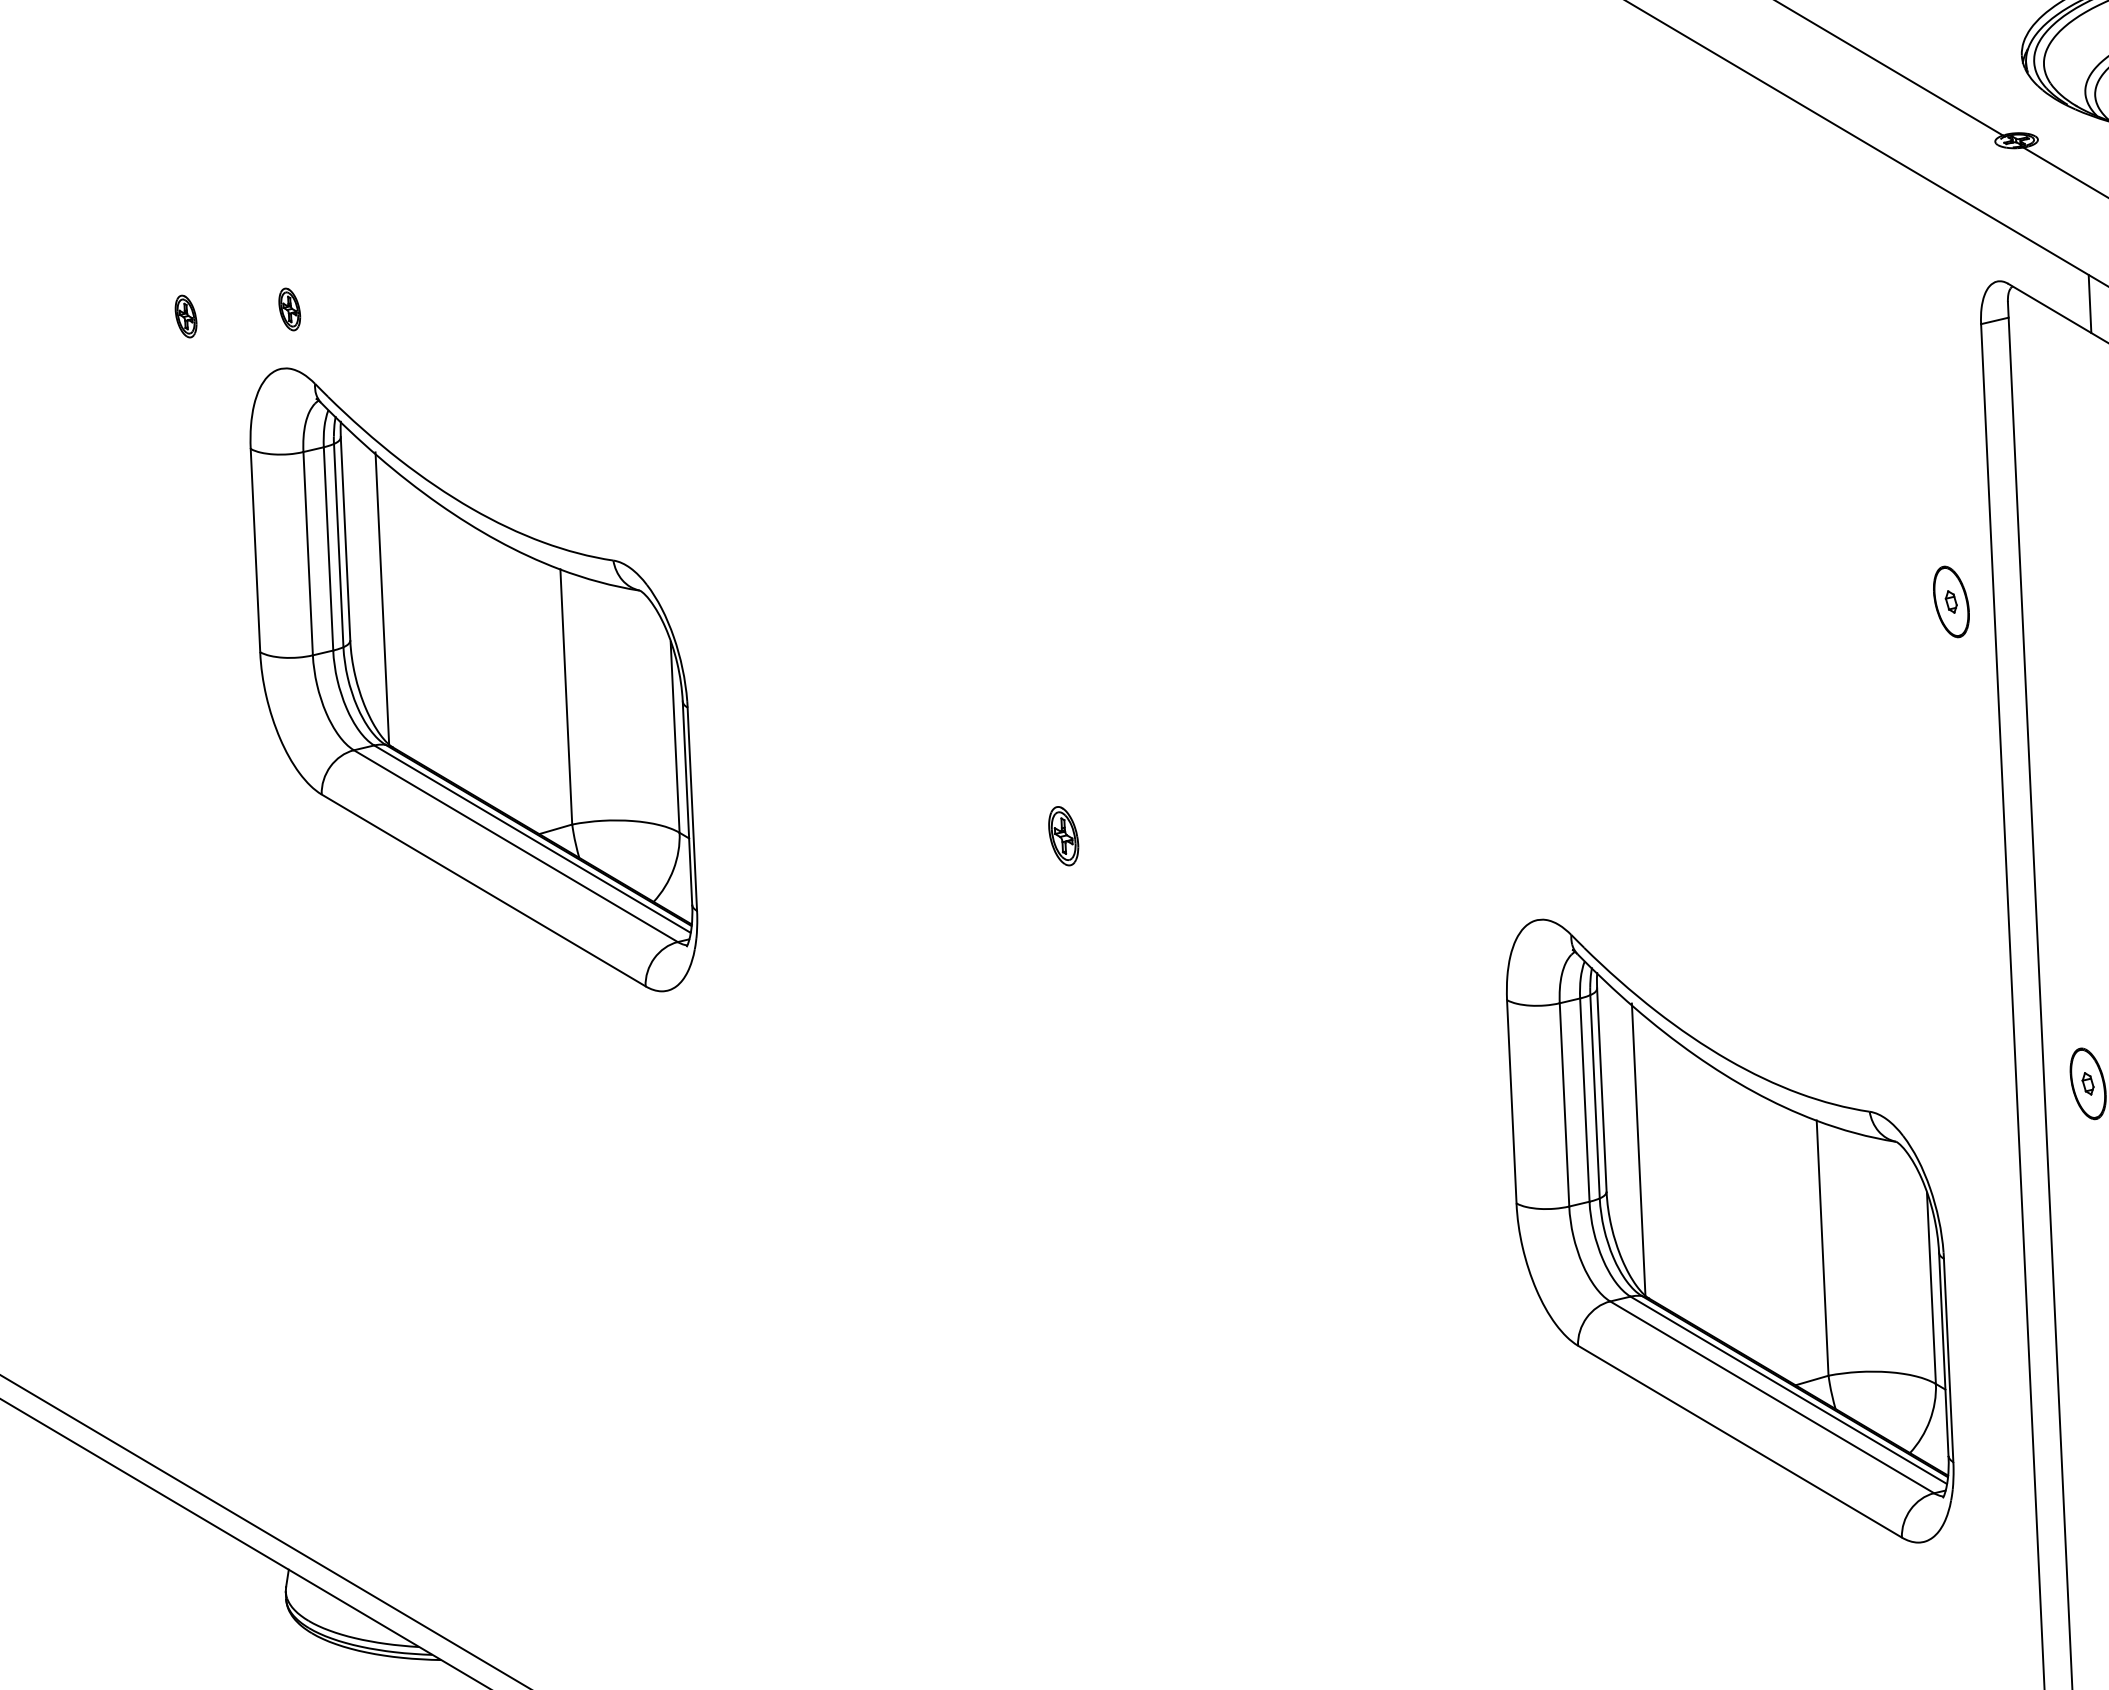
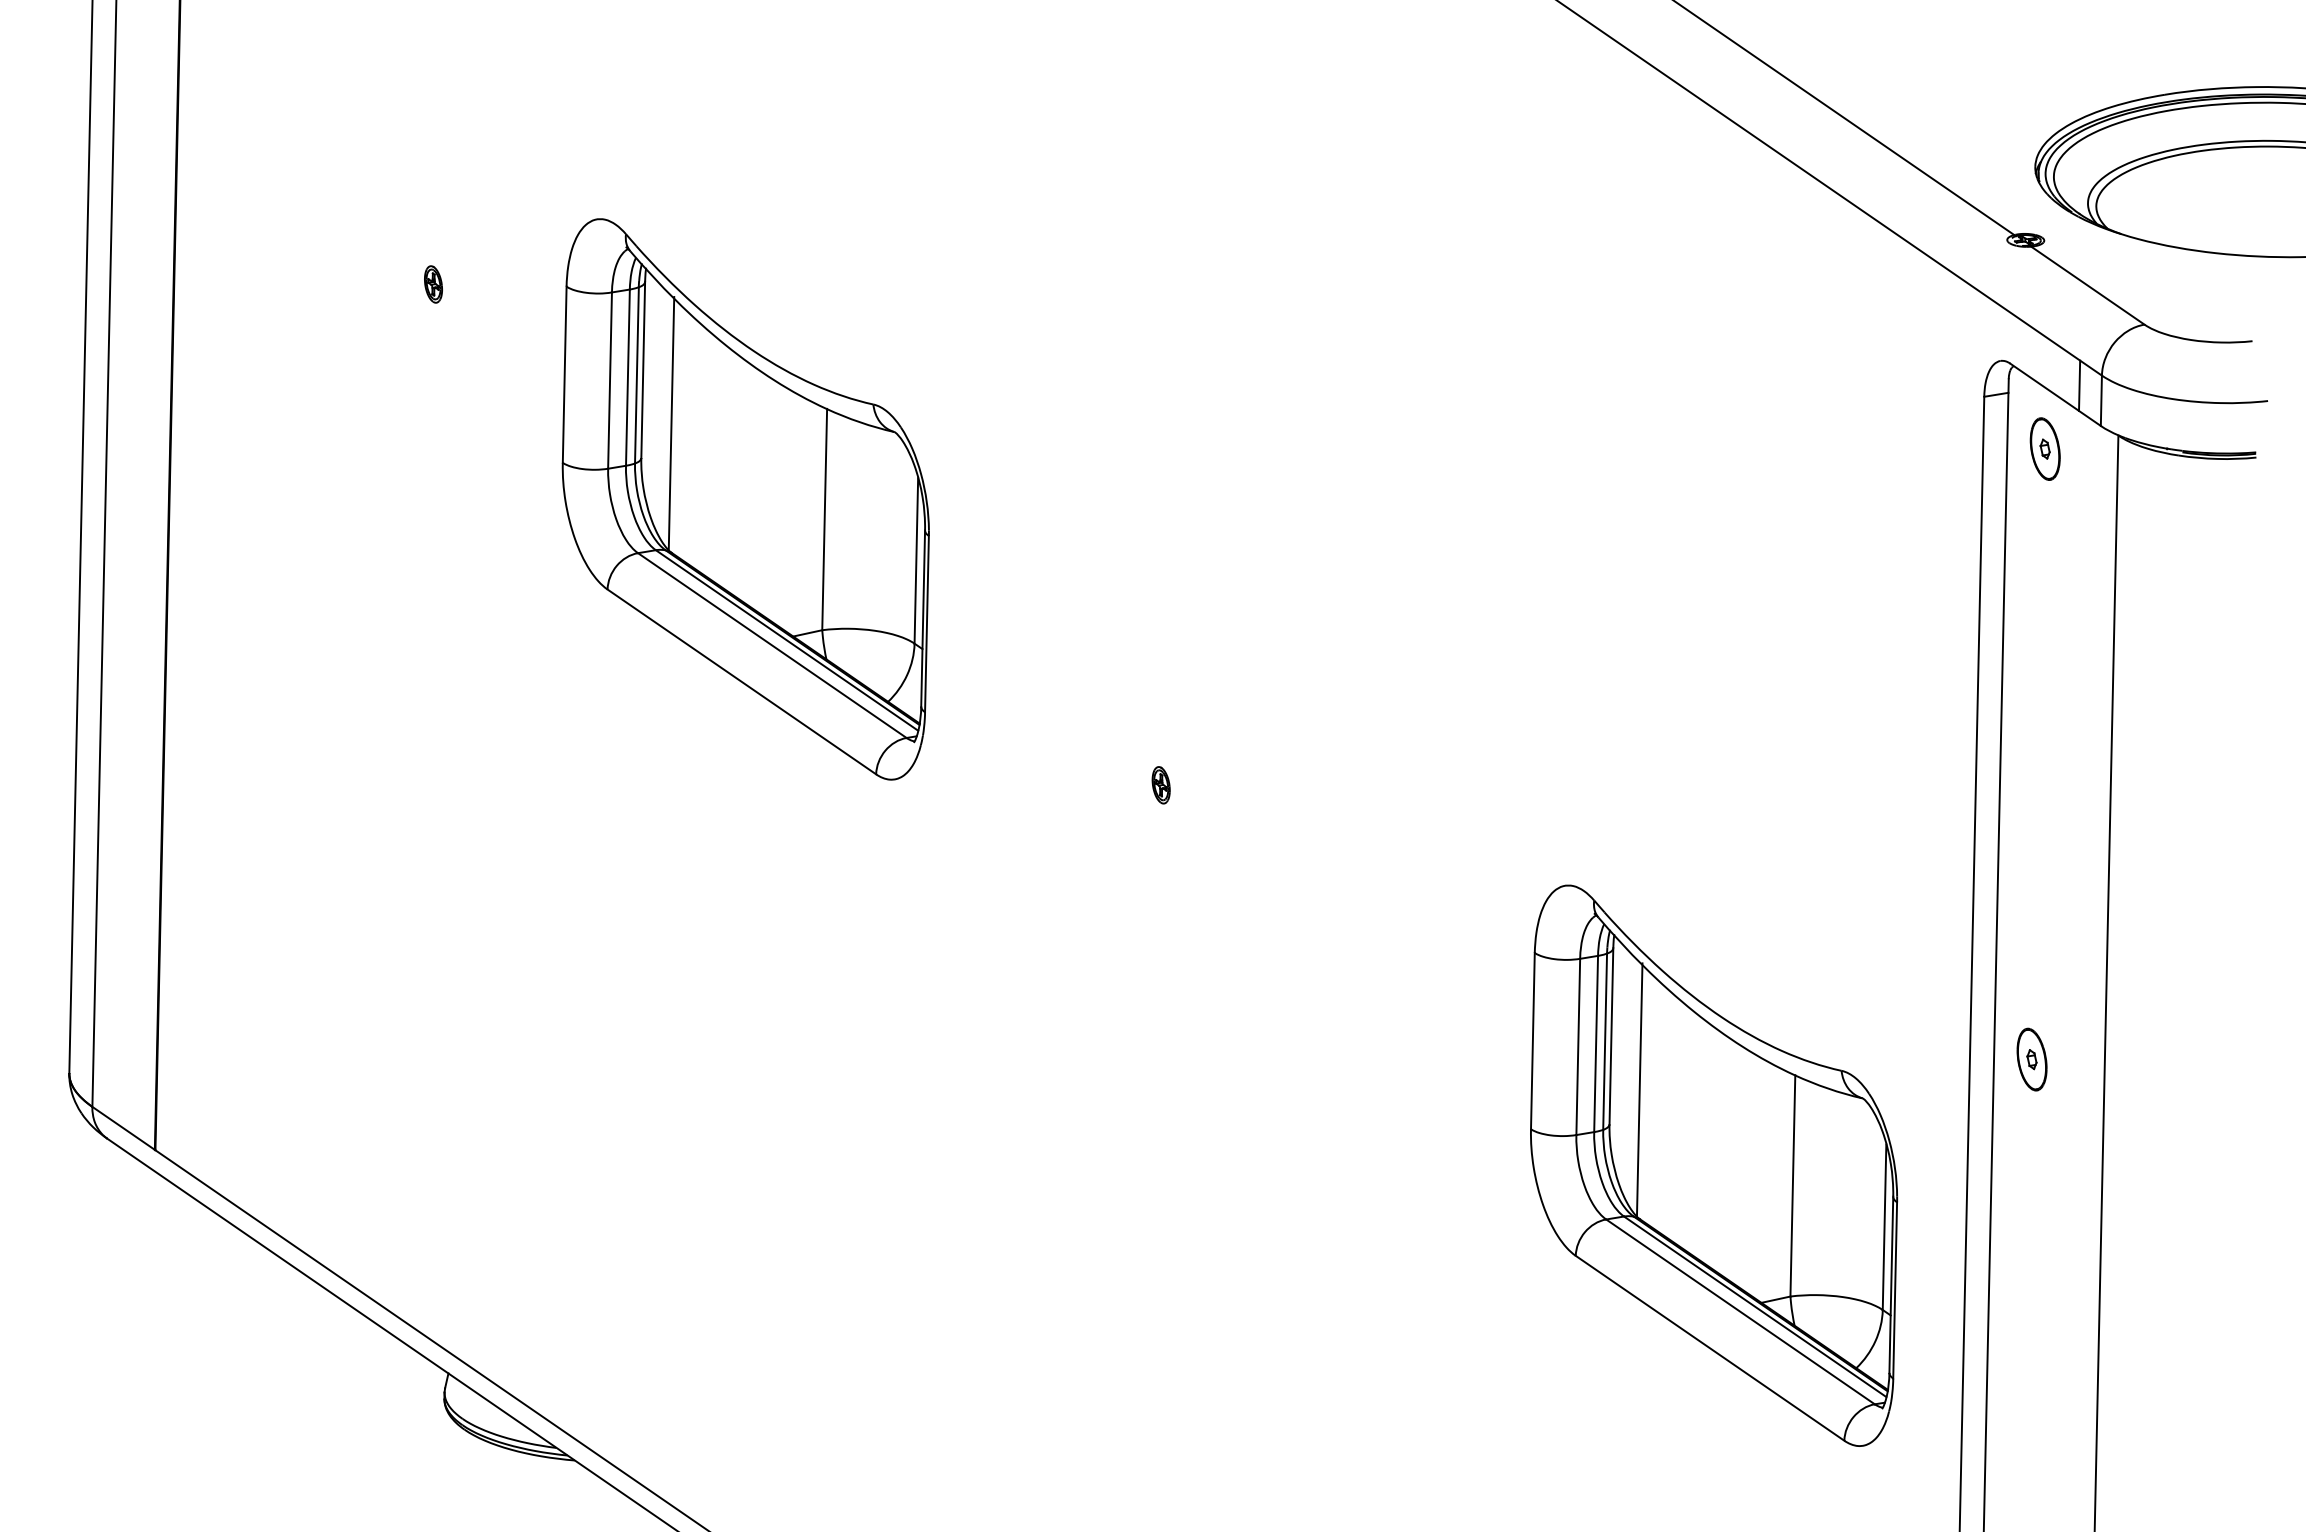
part: (289, 309) -> (523, 284), removed
part: (1950, 601) -> (2044, 448), moved
part: (473, 680) -> (745, 499), moved
part: (1062, 836) -> (1160, 785), size x0.71

